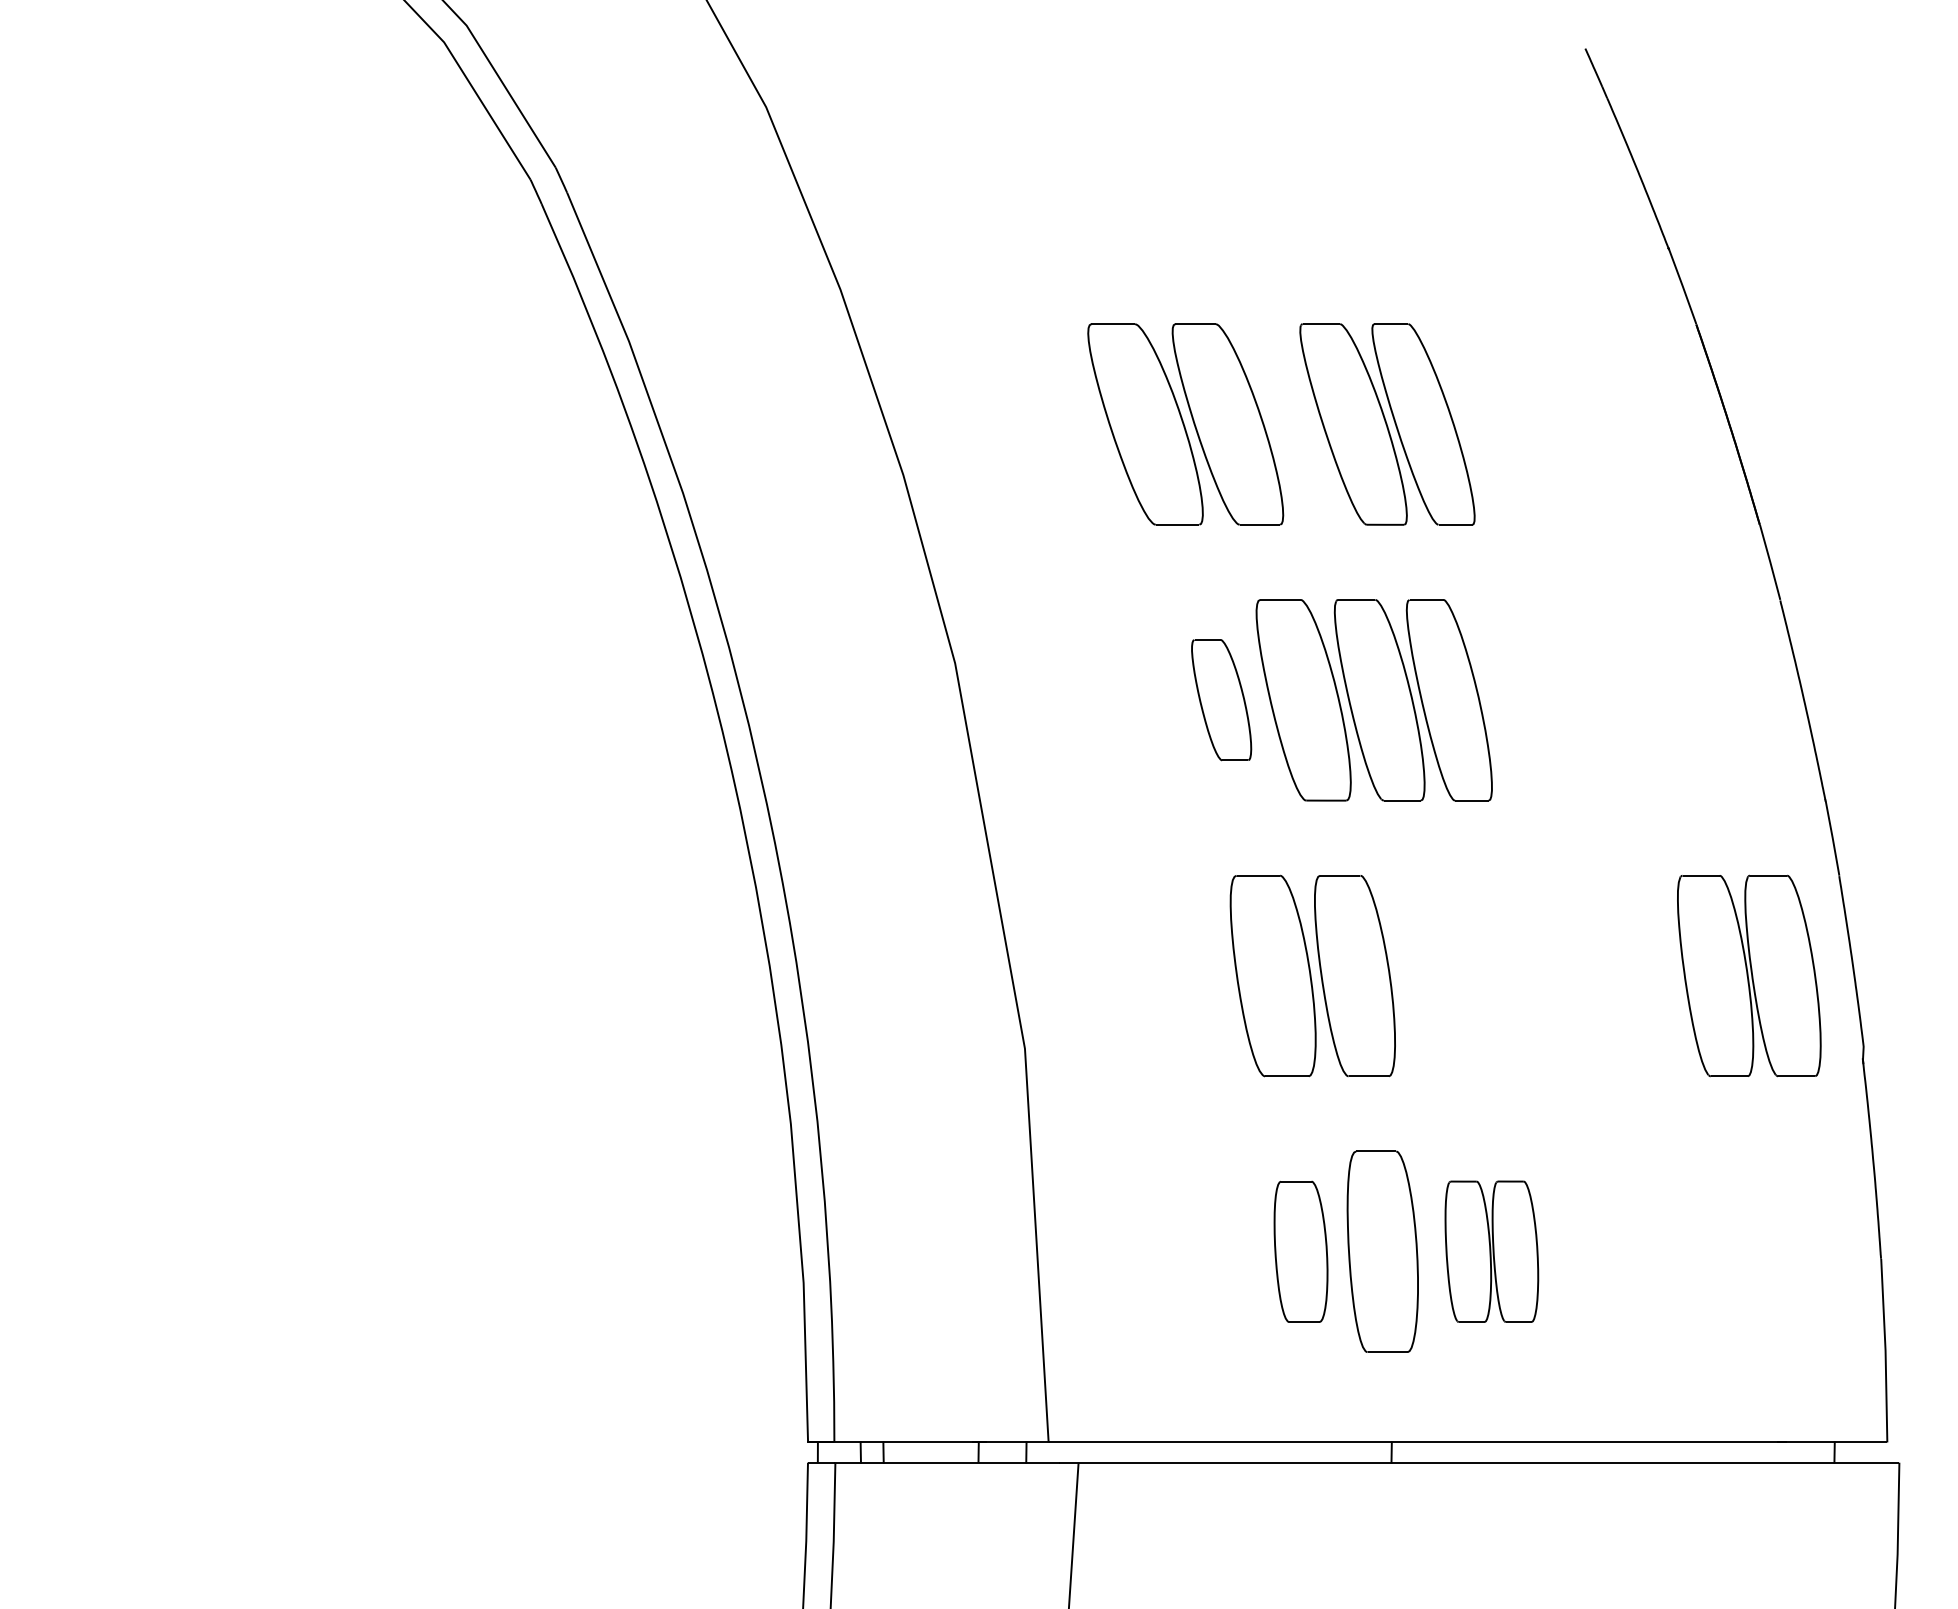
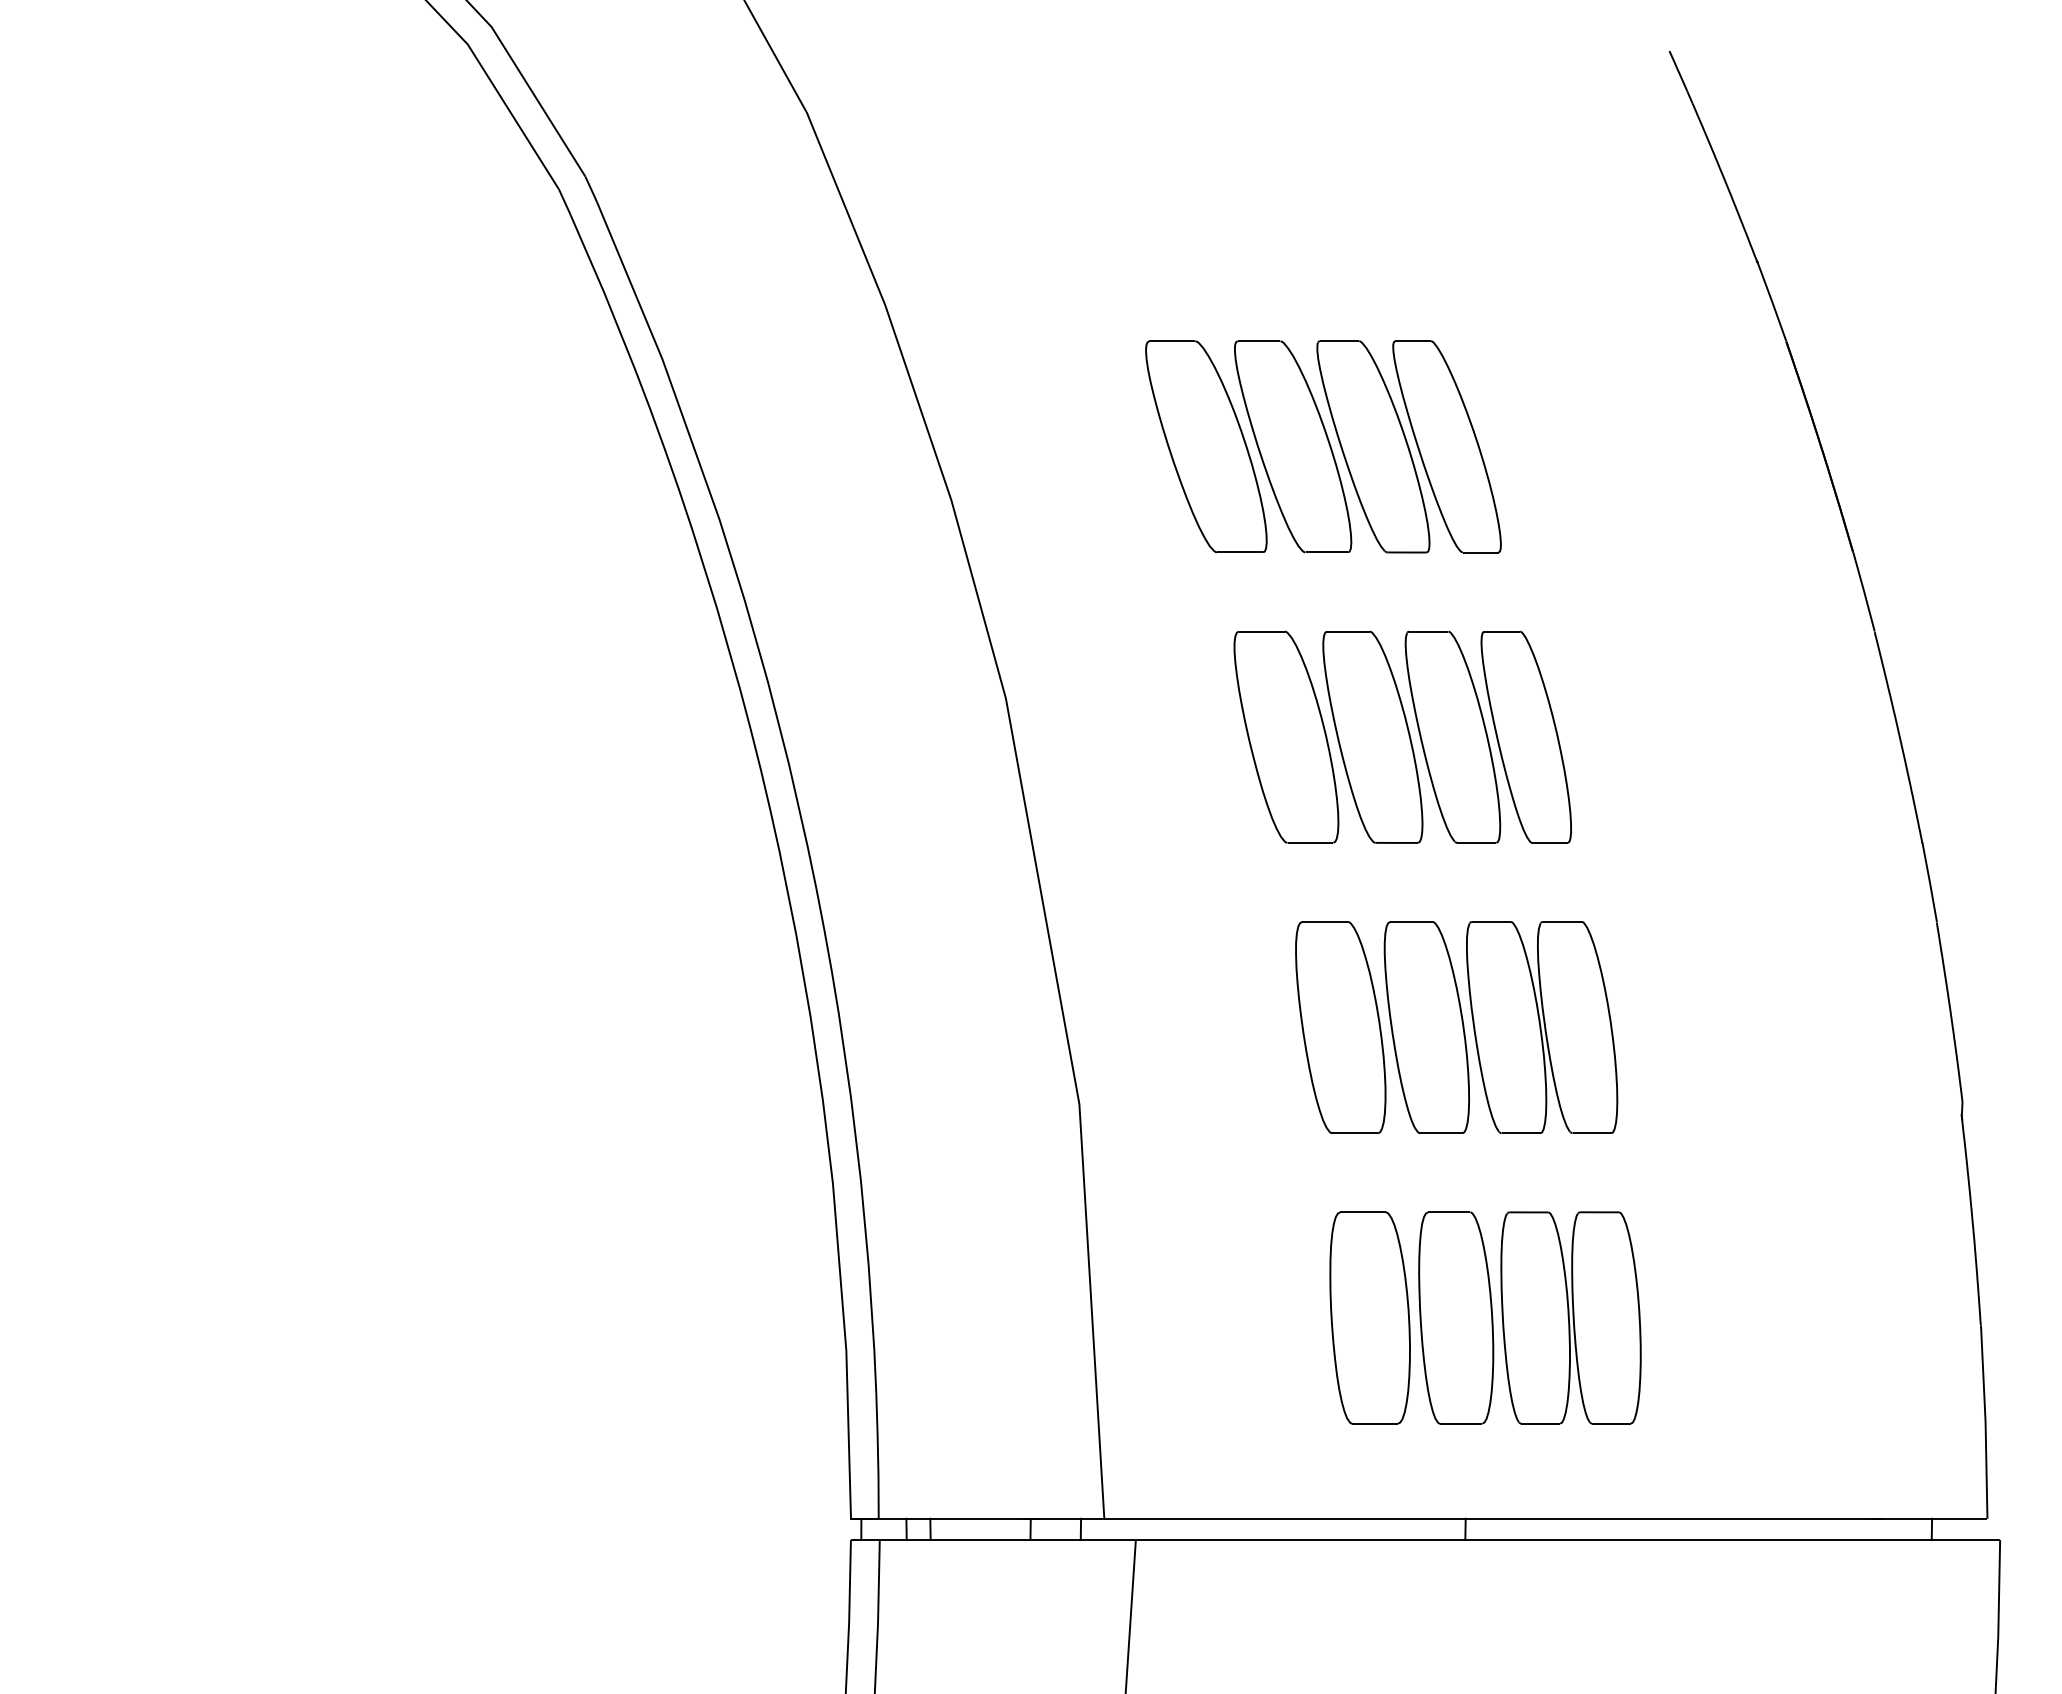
part: (1386, 424) -> (1408, 446), moved
part: (1221, 699) -> (1286, 736), size x1.67
part: (1749, 975) -> (1542, 1027), moved
part: (1300, 1251) -> (1369, 1317), size x1.43
part: (1491, 1251) -> (1570, 1317), size x1.43

